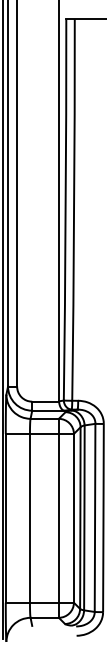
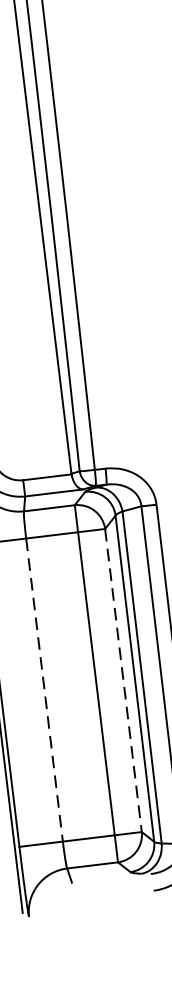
line: (29, 518) -> (43, 690), solid -> dashed
line: (73, 518) -> (122, 680), solid -> dashed

